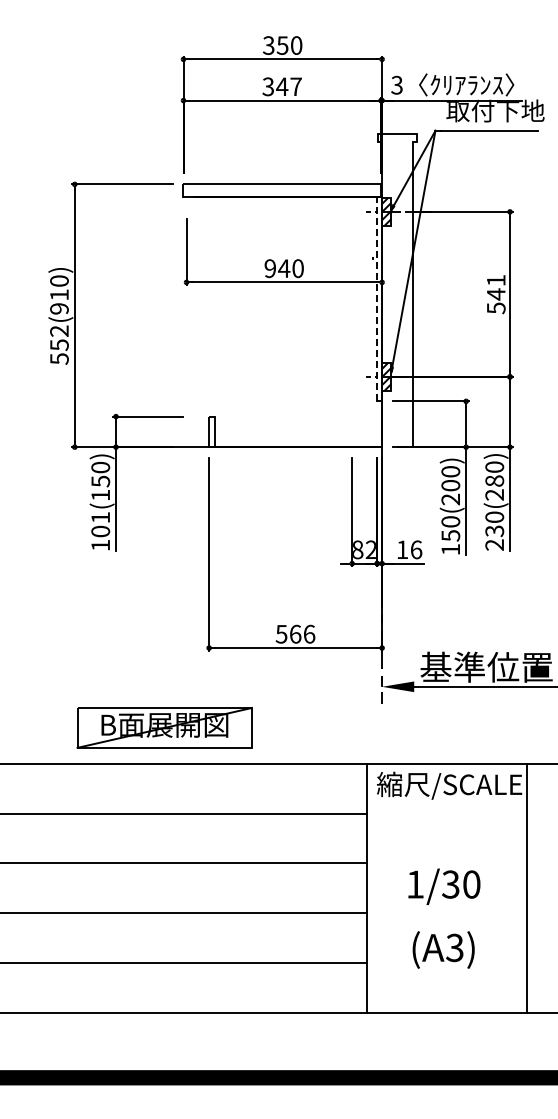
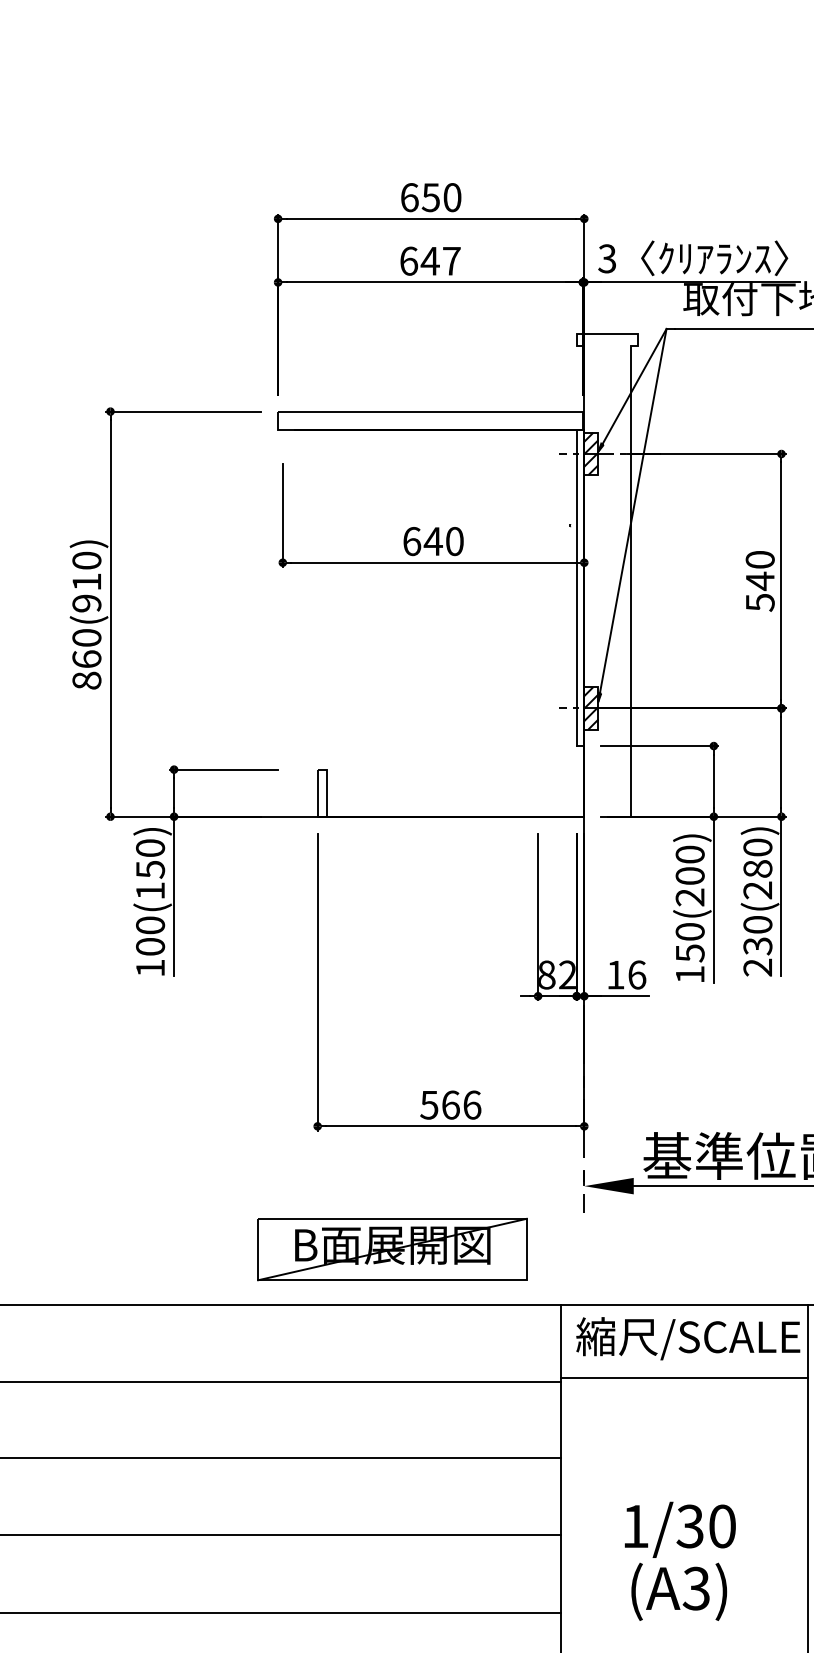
text: (268, 45) -> (409, 197), 350 -> 650
text: (268, 86) -> (409, 260), 347 -> 647
text: (270, 268) -> (412, 541), 940 -> 640
text: (495, 280) -> (759, 559), 541 -> 540
line: (377, 298) -> (577, 587), dashed -> solid
text: (59, 344) -> (86, 658), 552(910) -> 860(910)
text: (100, 517) -> (150, 925), 101(150) -> 100(150)
part: (164, 727) -> (392, 1248), moved
line: (447, 811) -> (685, 1378), added
text: (444, 886) -> (680, 1529), moved

